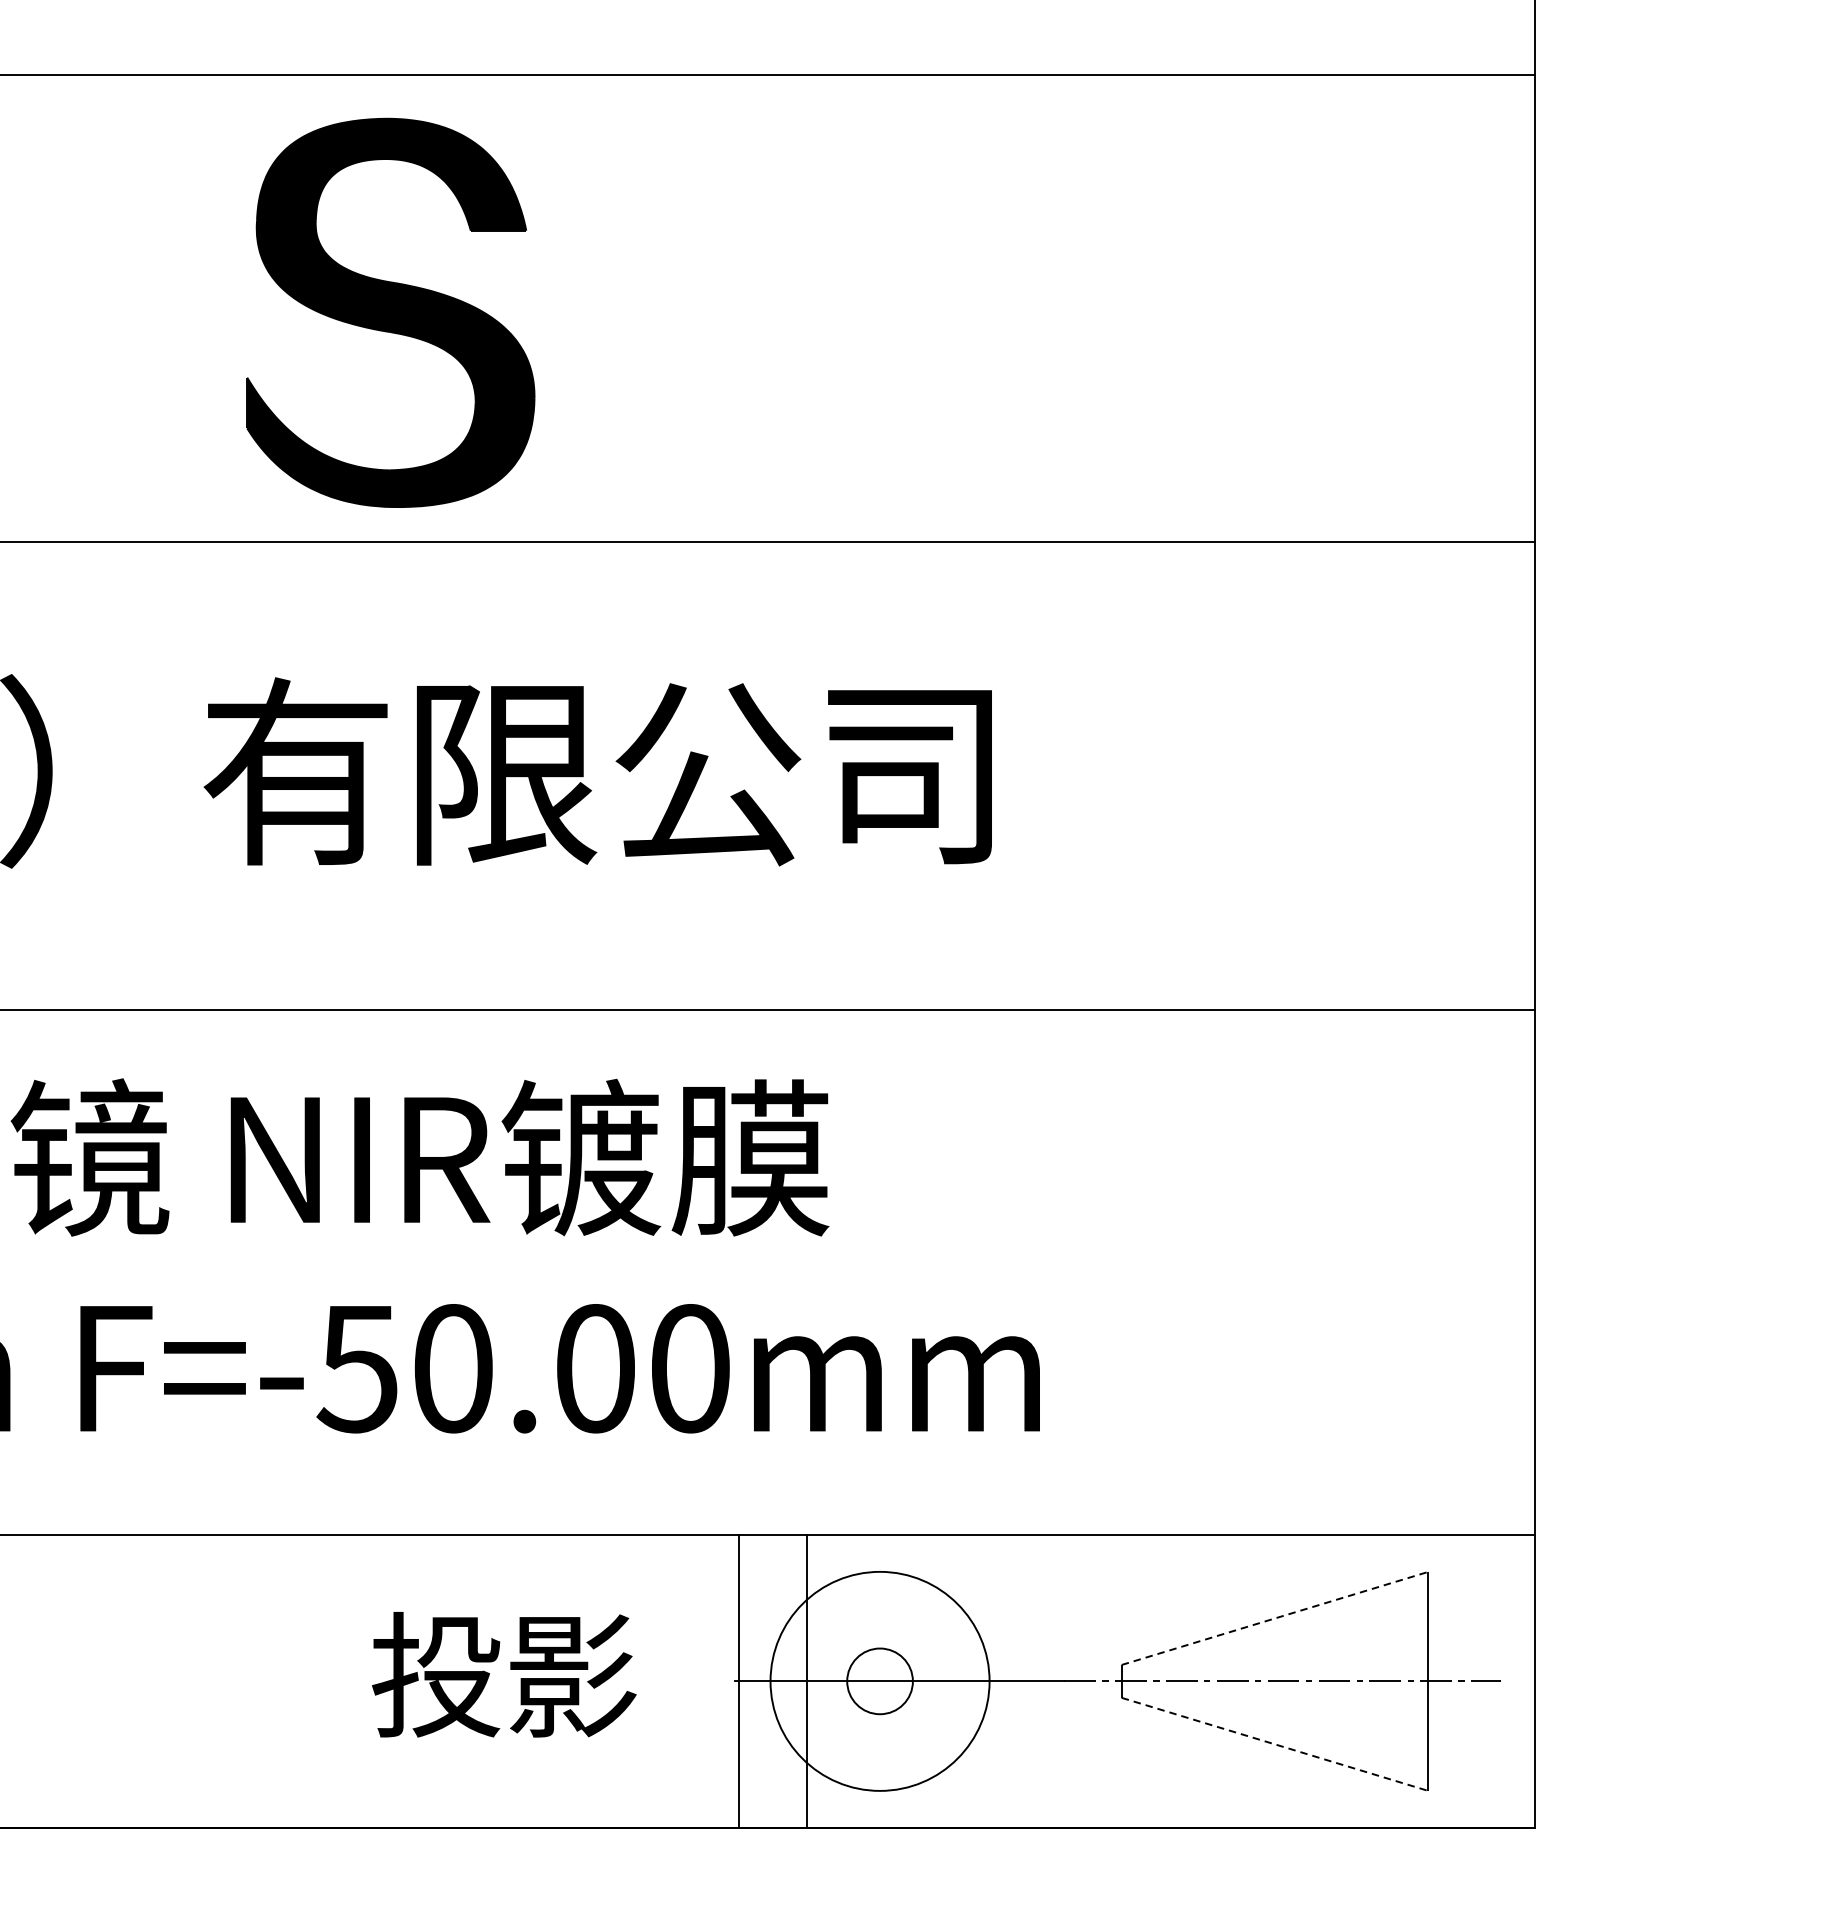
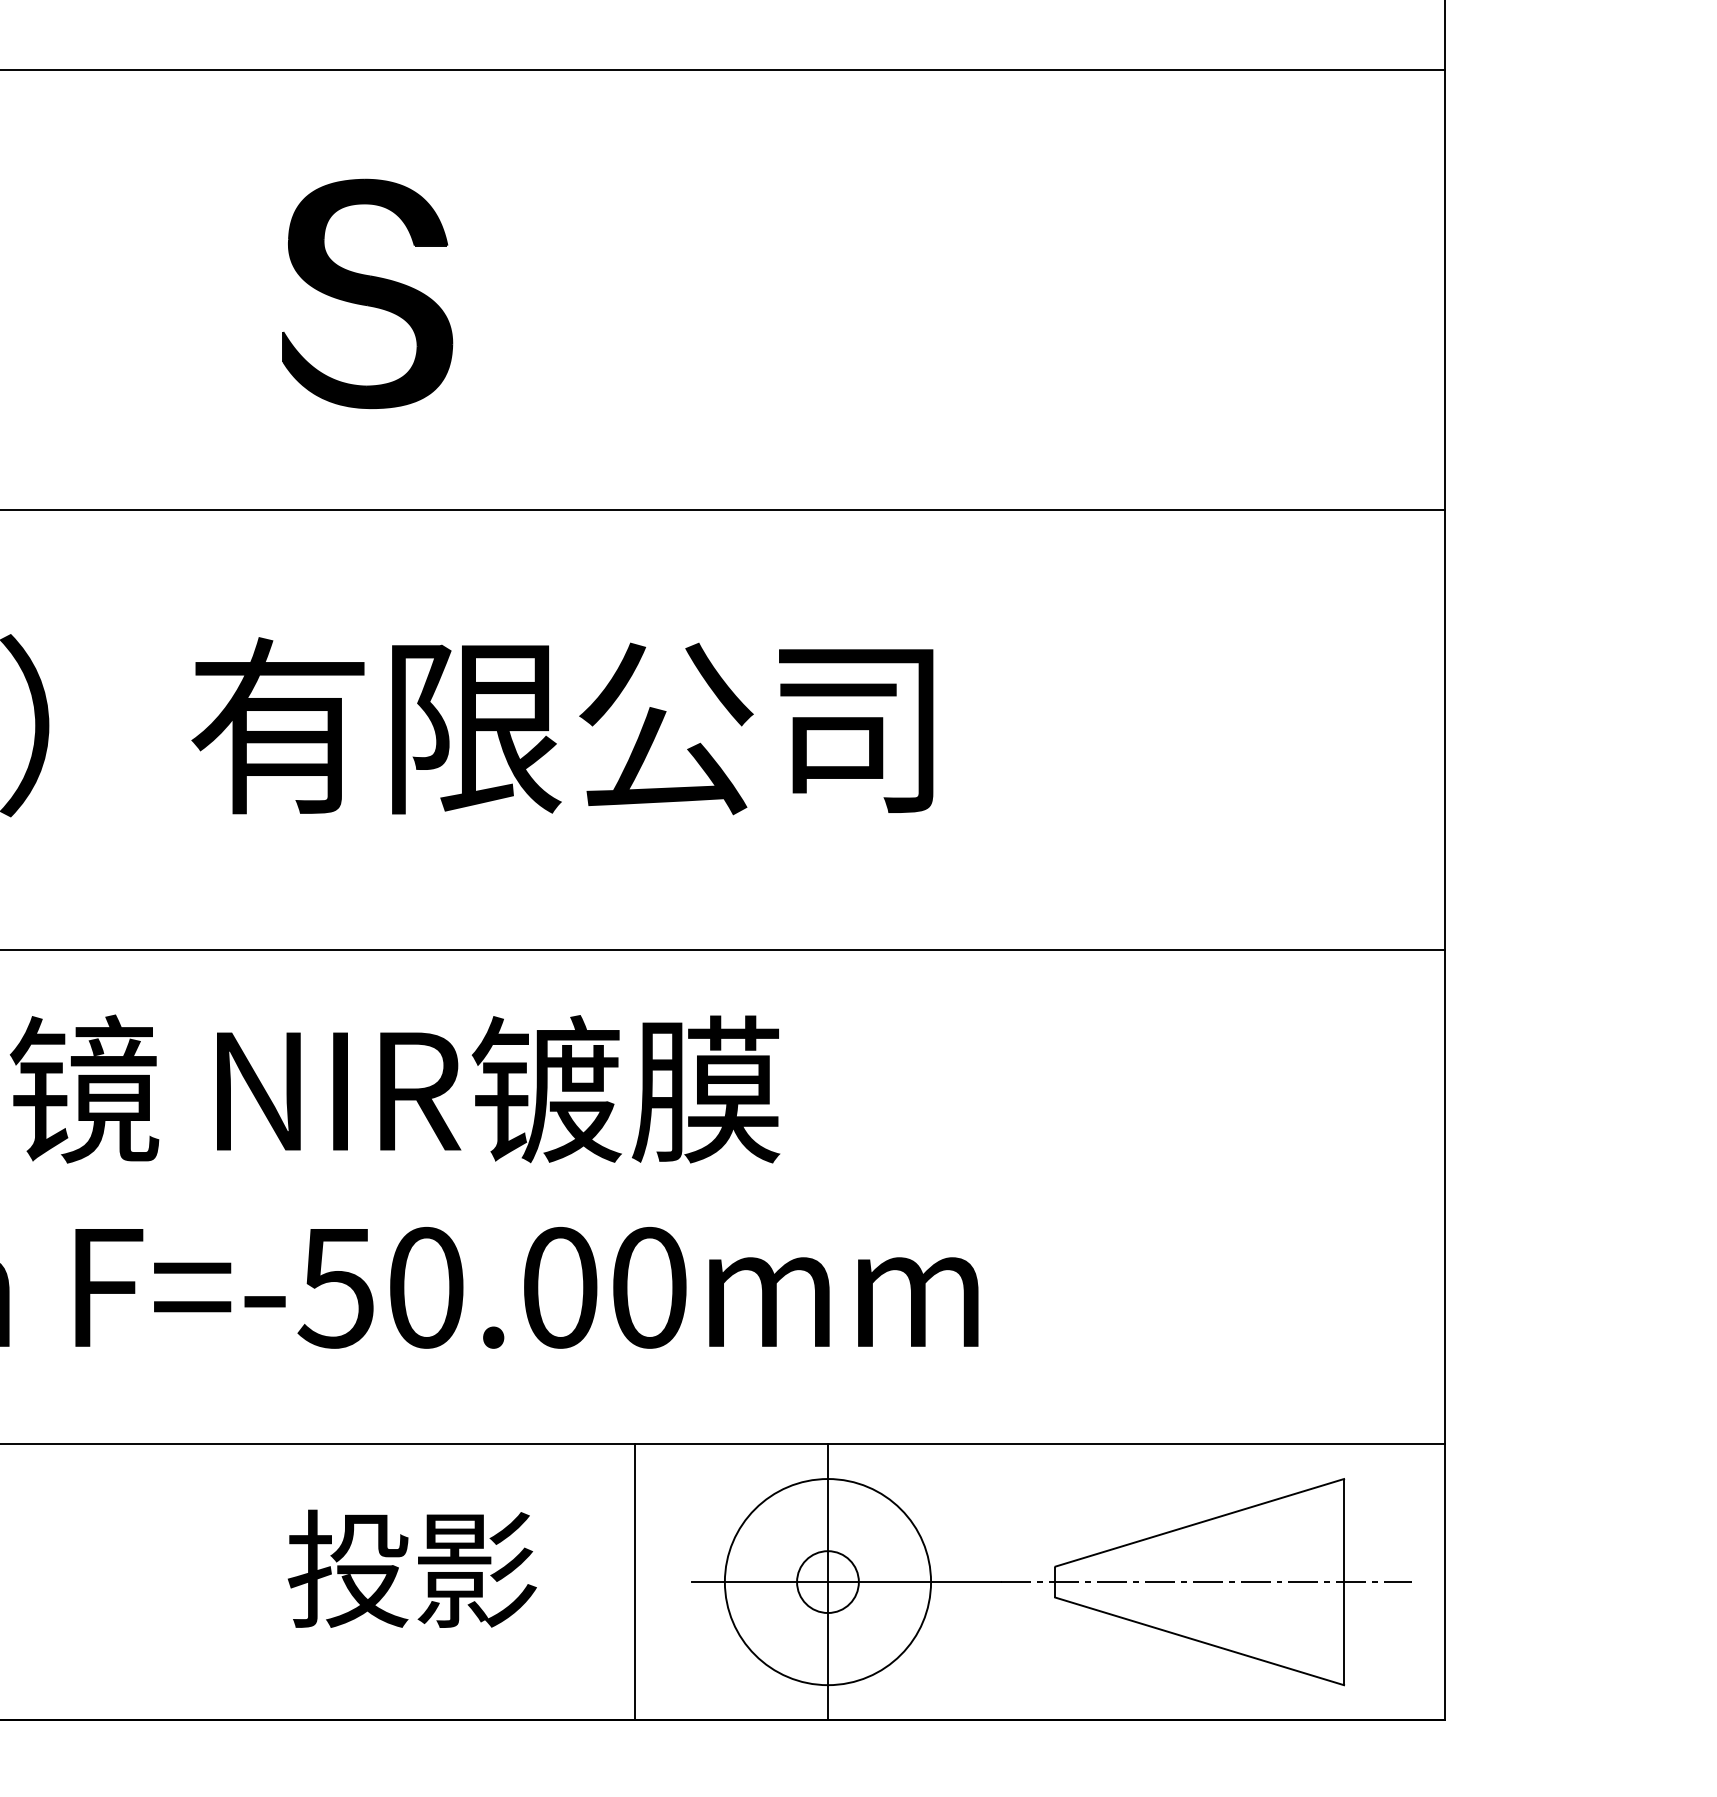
part: (390, 312) -> (367, 293), size x0.62
line: (1274, 1618) -> (1199, 1522), dashed -> solid
text: (503, 1674) -> (411, 1568), moved
line: (738, 1680) -> (634, 1581), moved
line: (806, 1680) -> (827, 1581), moved
line: (1274, 1744) -> (1199, 1641), dashed -> solid

